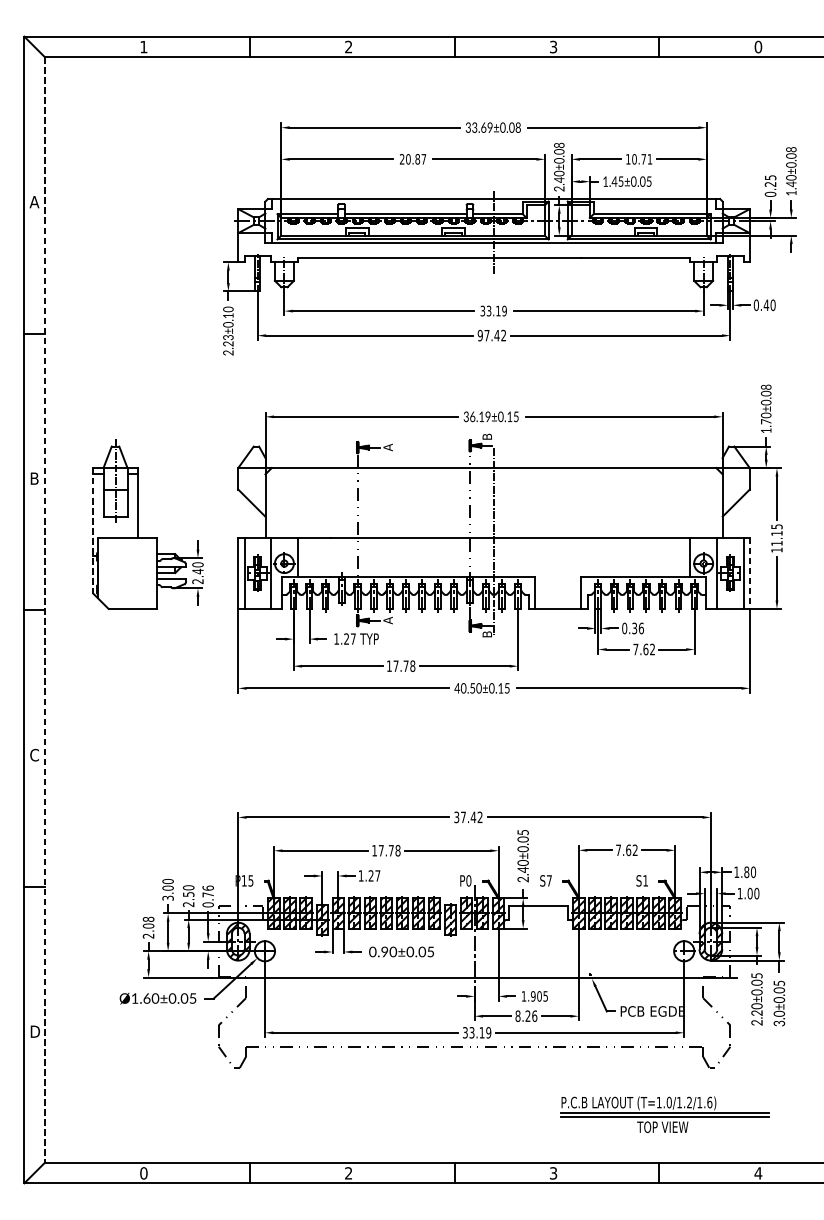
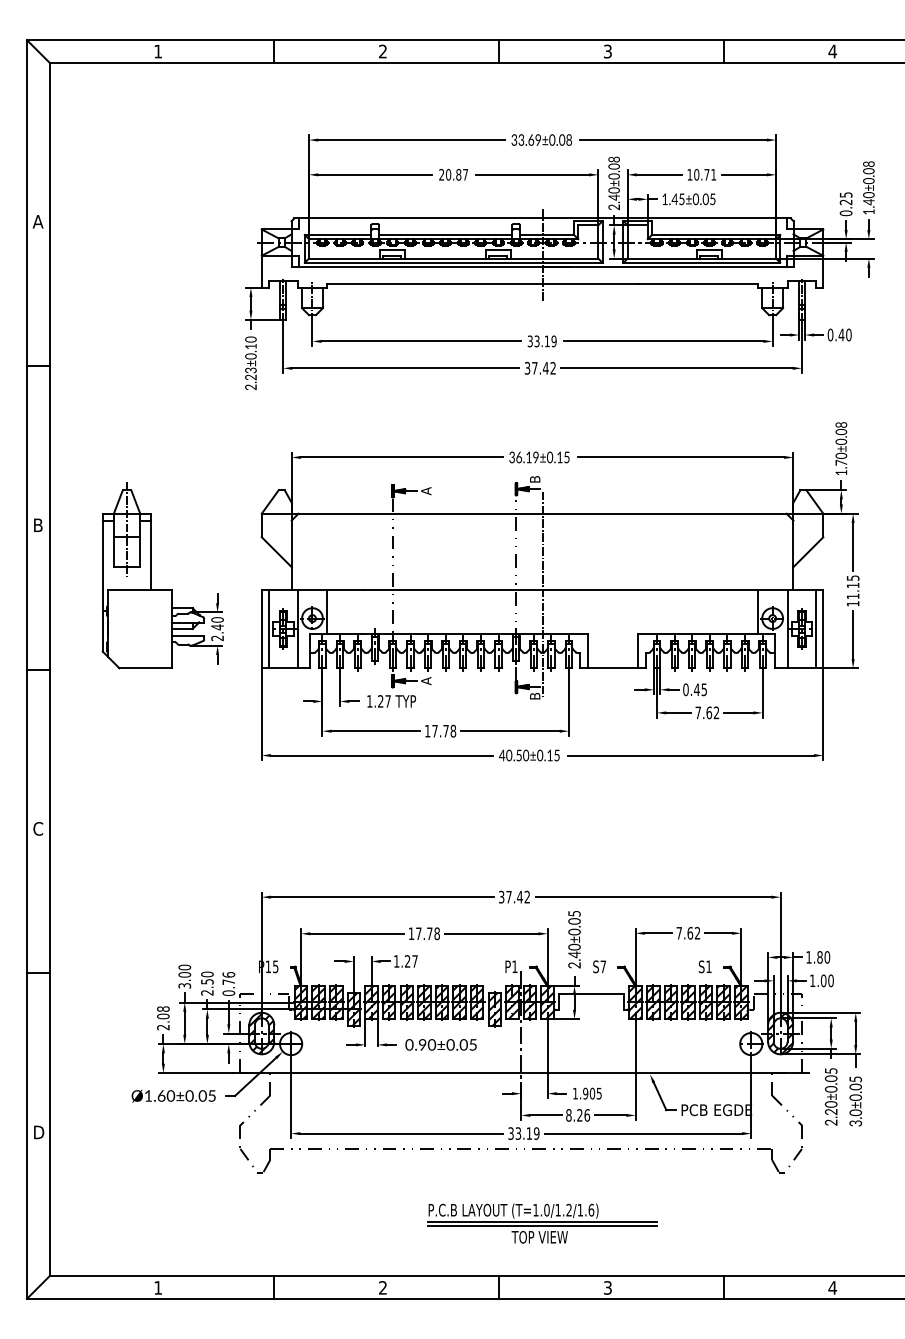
text: (758, 47) -> (832, 51), 0 -> 4
text: (480, 335) -> (527, 368), 97.42 -> 37.42
line: (93, 530) -> (102, 582), dashed -> solid
line: (749, 573) -> (823, 629), dashed -> solid
line: (44, 610) -> (49, 669), dashed -> solid
text: (637, 628) -> (700, 689), 0.36 -> 0.45
text: (468, 880) -> (514, 966), P0 -> P1
part: (665, 1114) -> (542, 1223), moved
text: (144, 1172) -> (158, 1287), 0 -> 1

